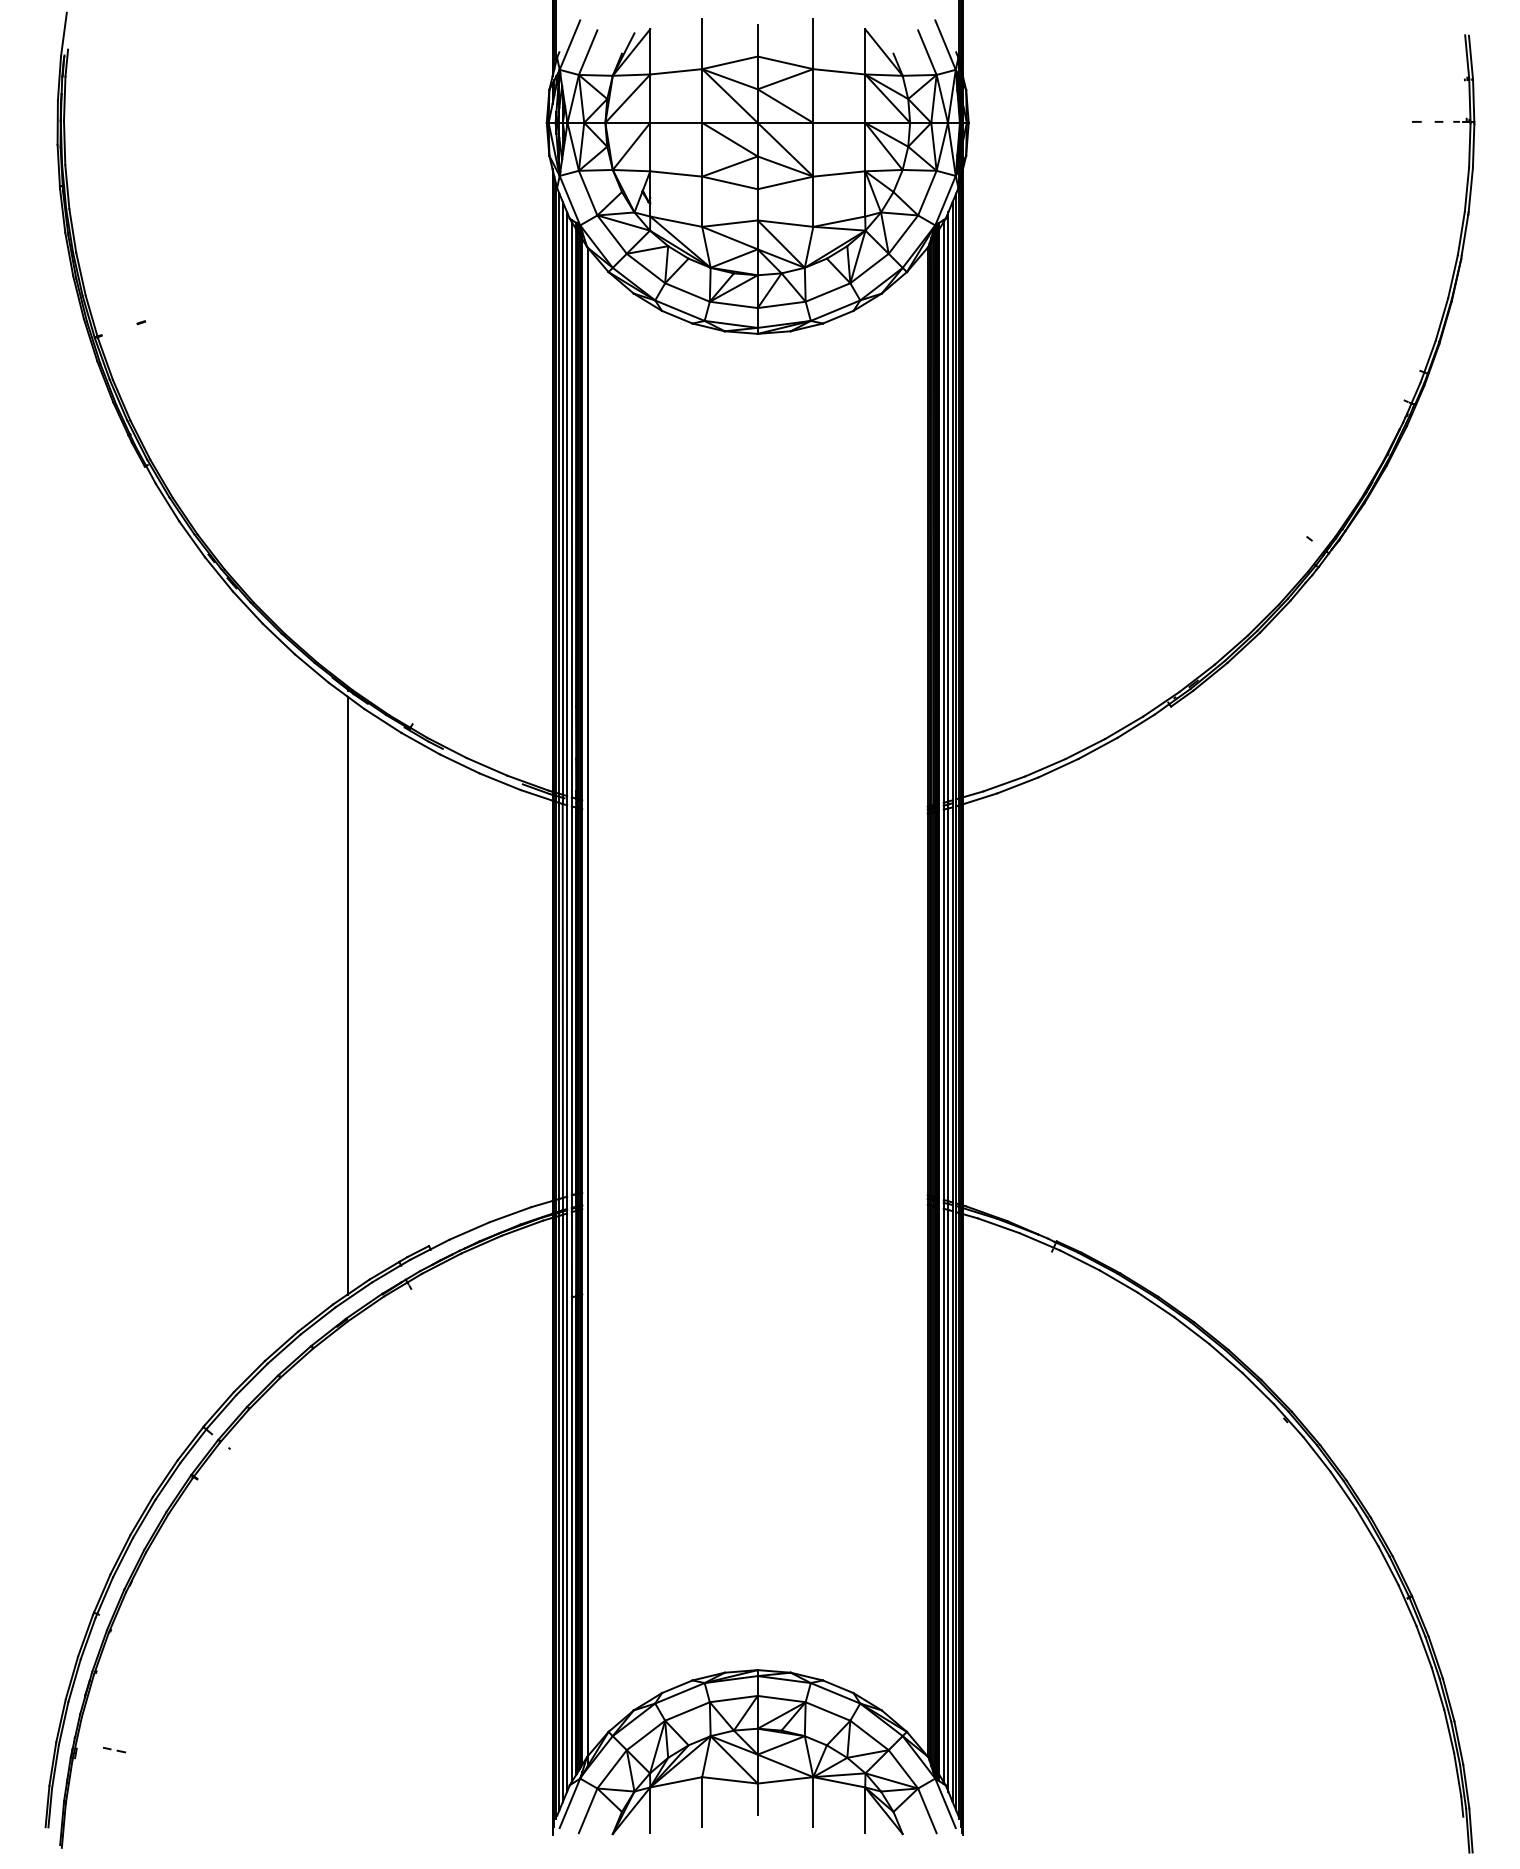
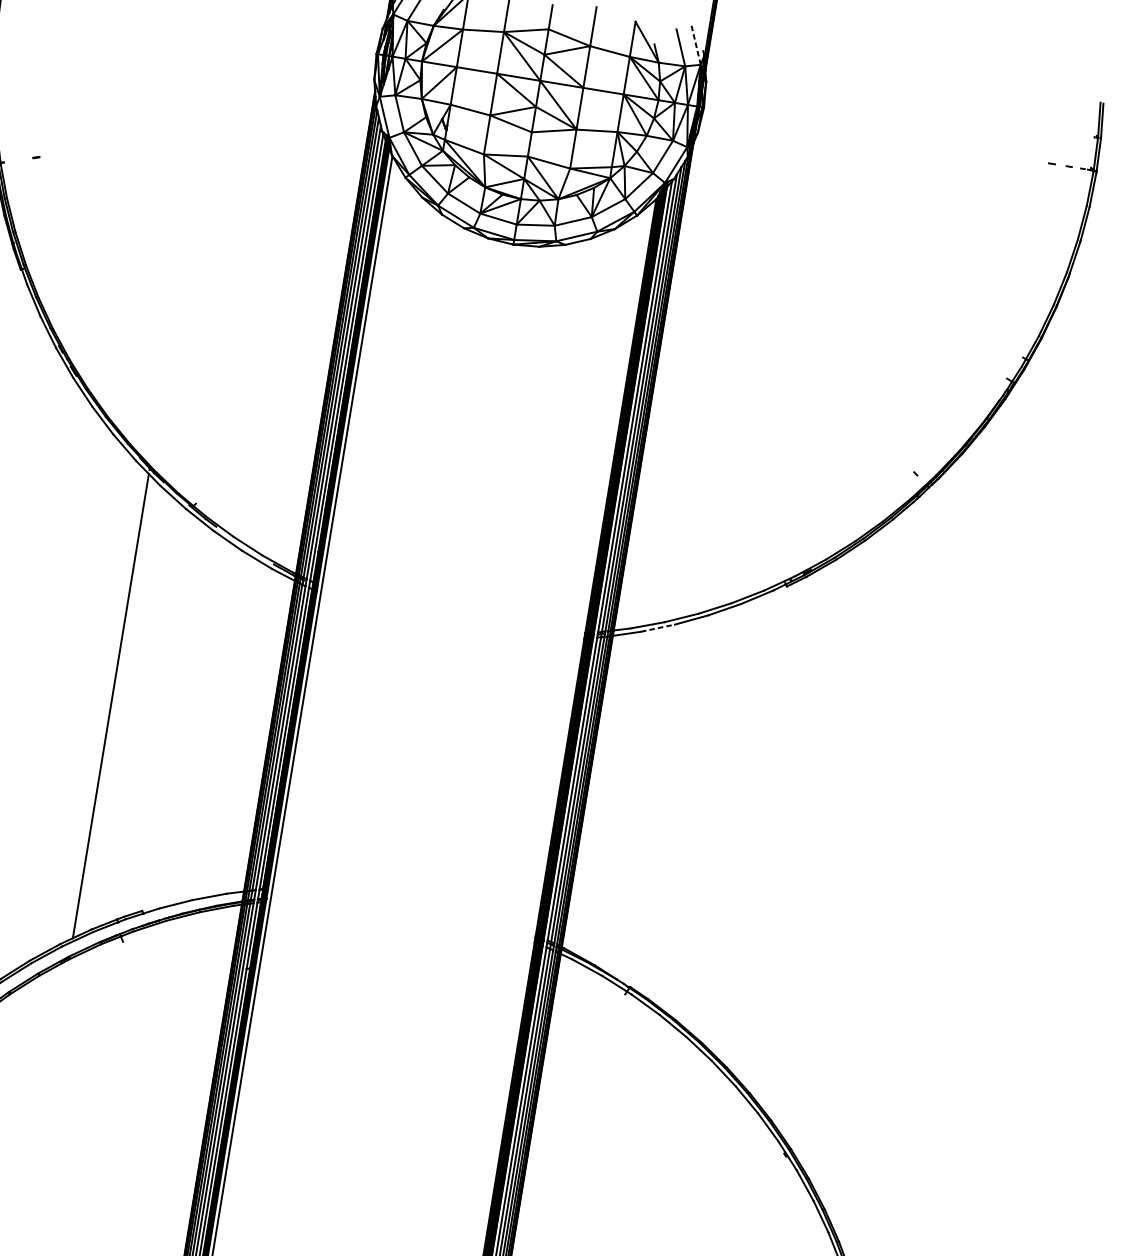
line: (945, 45) -> (695, 44), solid -> dashed
line: (1018, 785) -> (658, 628), solid -> dashed

